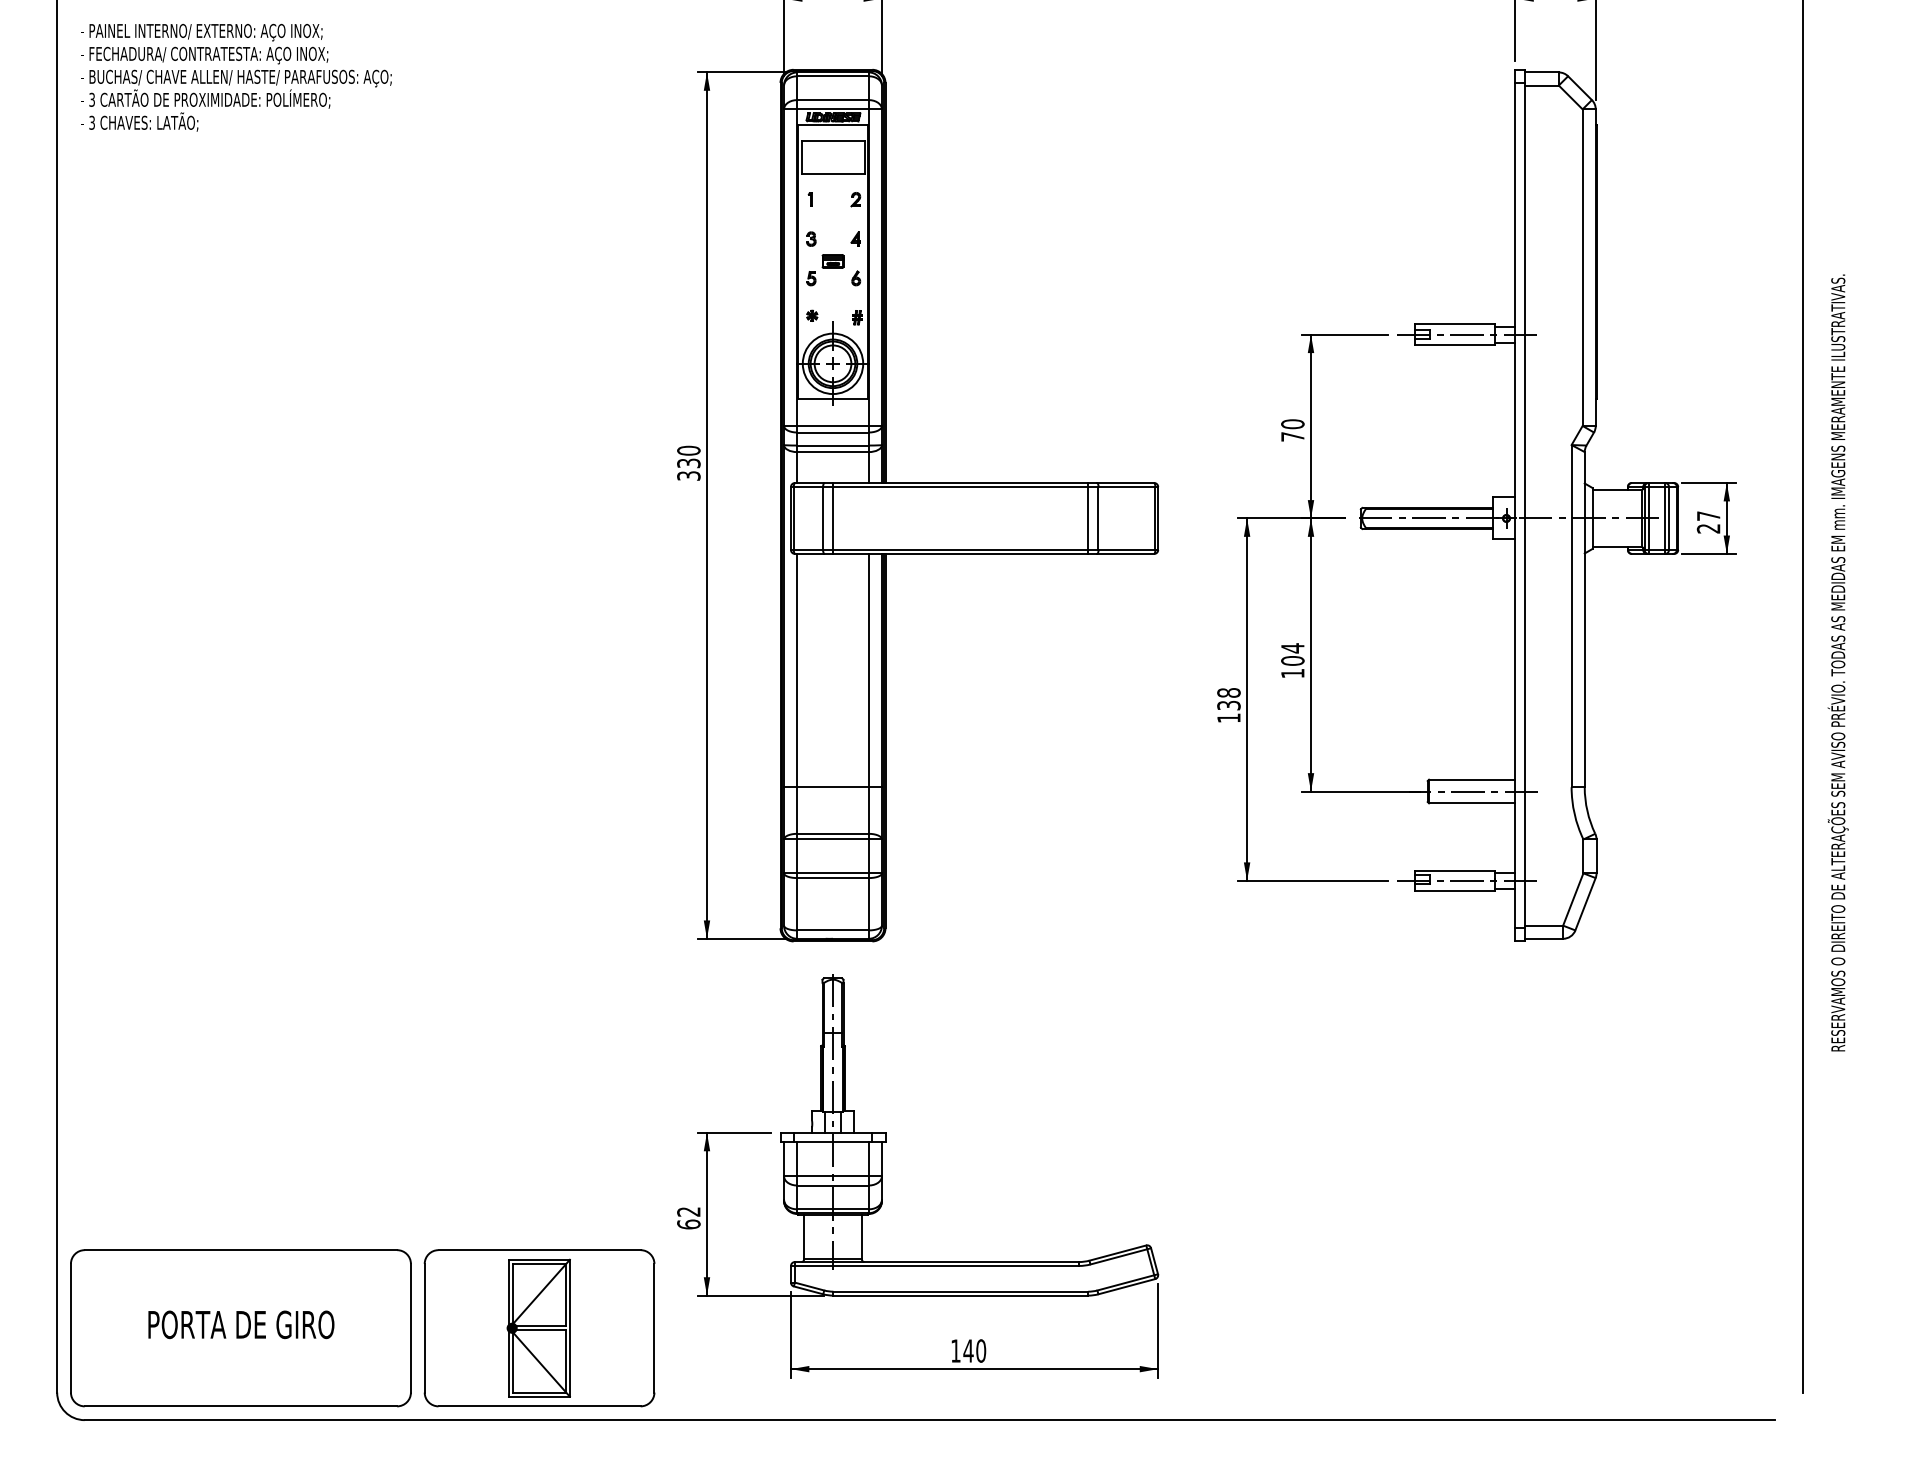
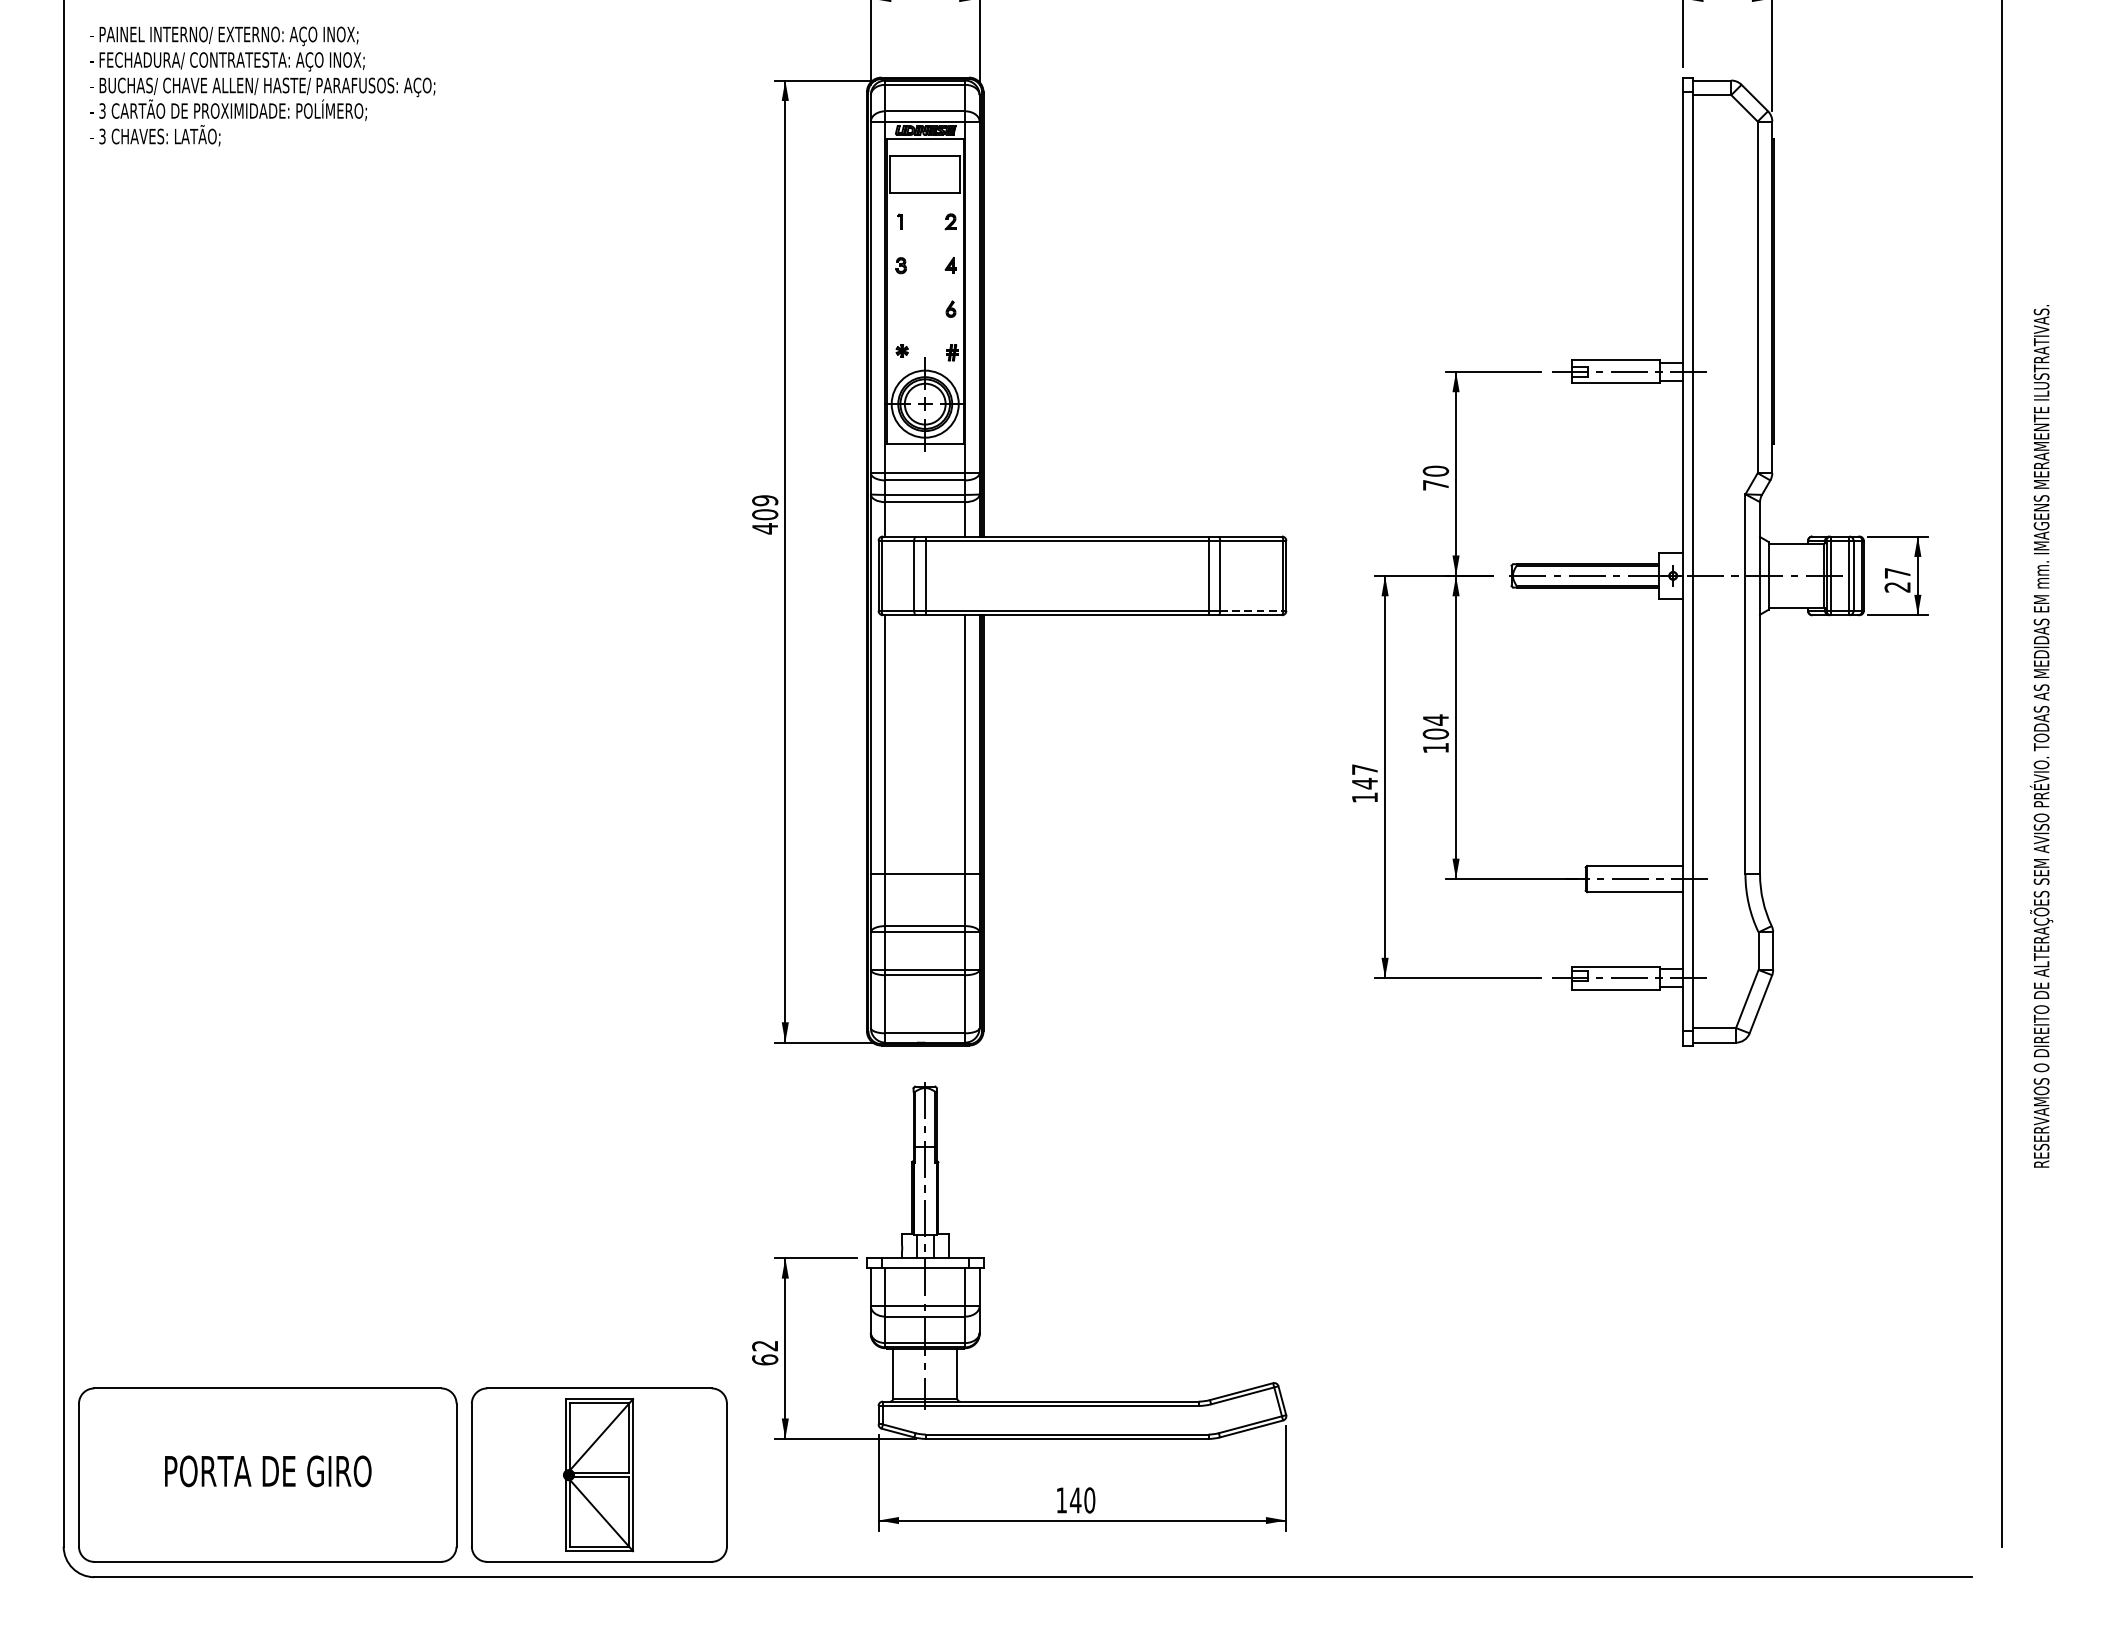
part: (825, 270) -> (916, 300), removed
text: (688, 463) -> (764, 514), 330 -> 409
line: (1127, 549) -> (1252, 610), solid -> dashed
text: (1228, 699) -> (1364, 776), 138 -> 147

